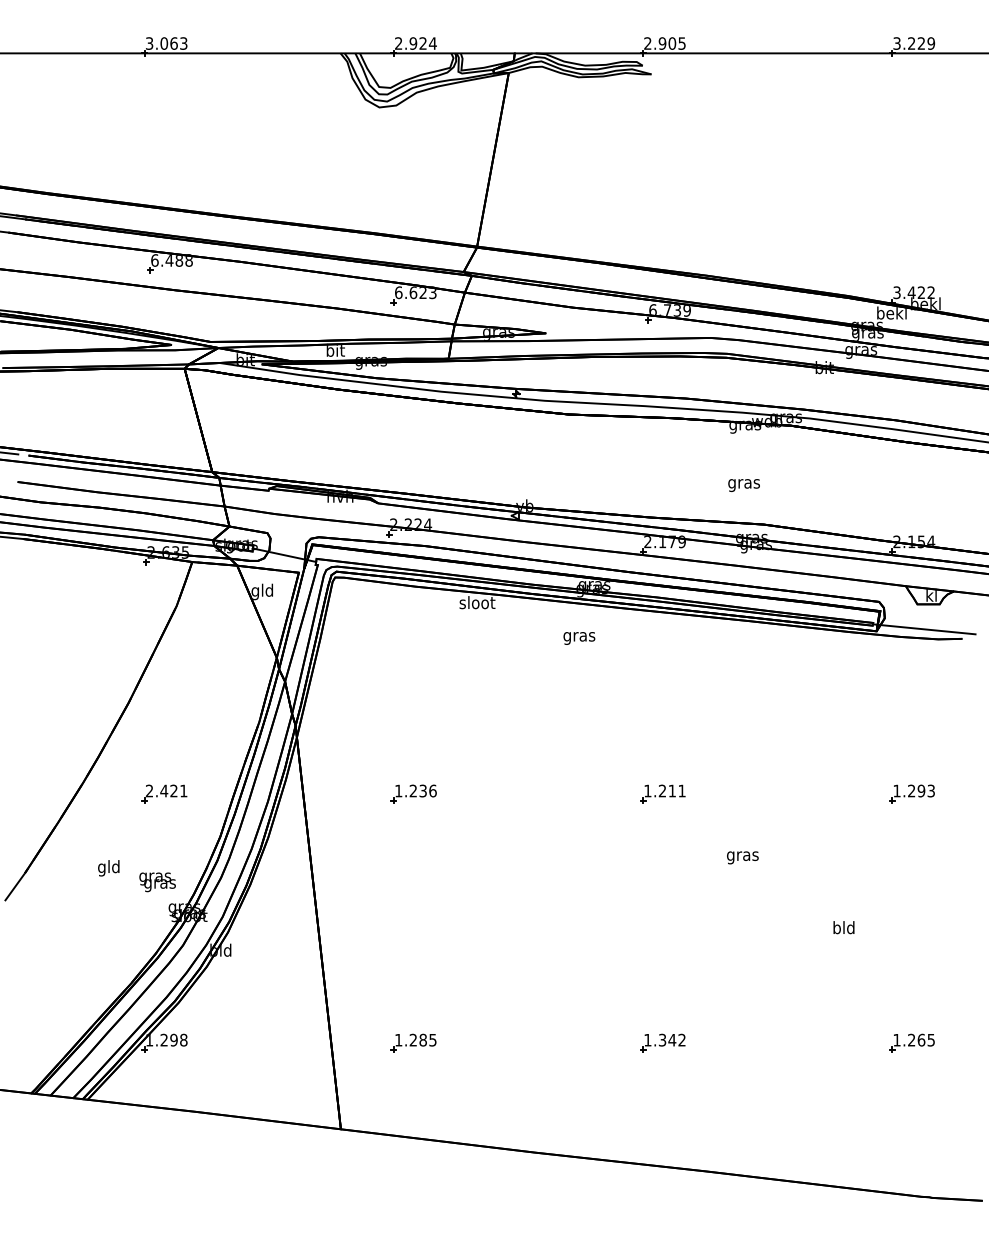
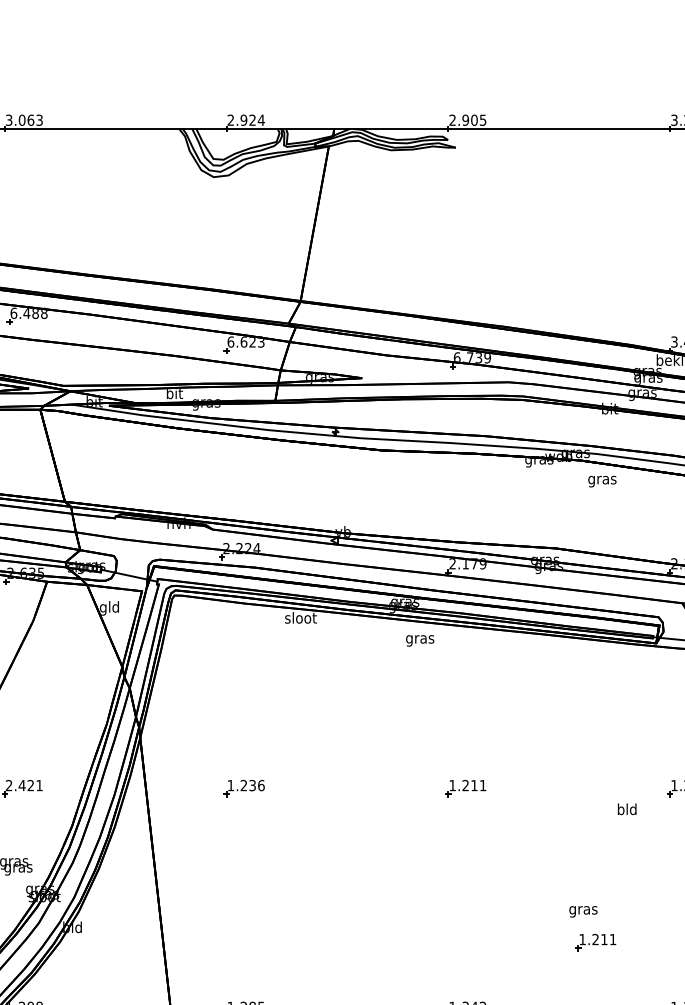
text: (743, 485) -> (601, 481), moved
text: (579, 638) -> (420, 640), moved
text: (742, 857) -> (583, 911), moved
text: (843, 927) -> (626, 809), moved
part: (808, 966) -> (595, 941), added

